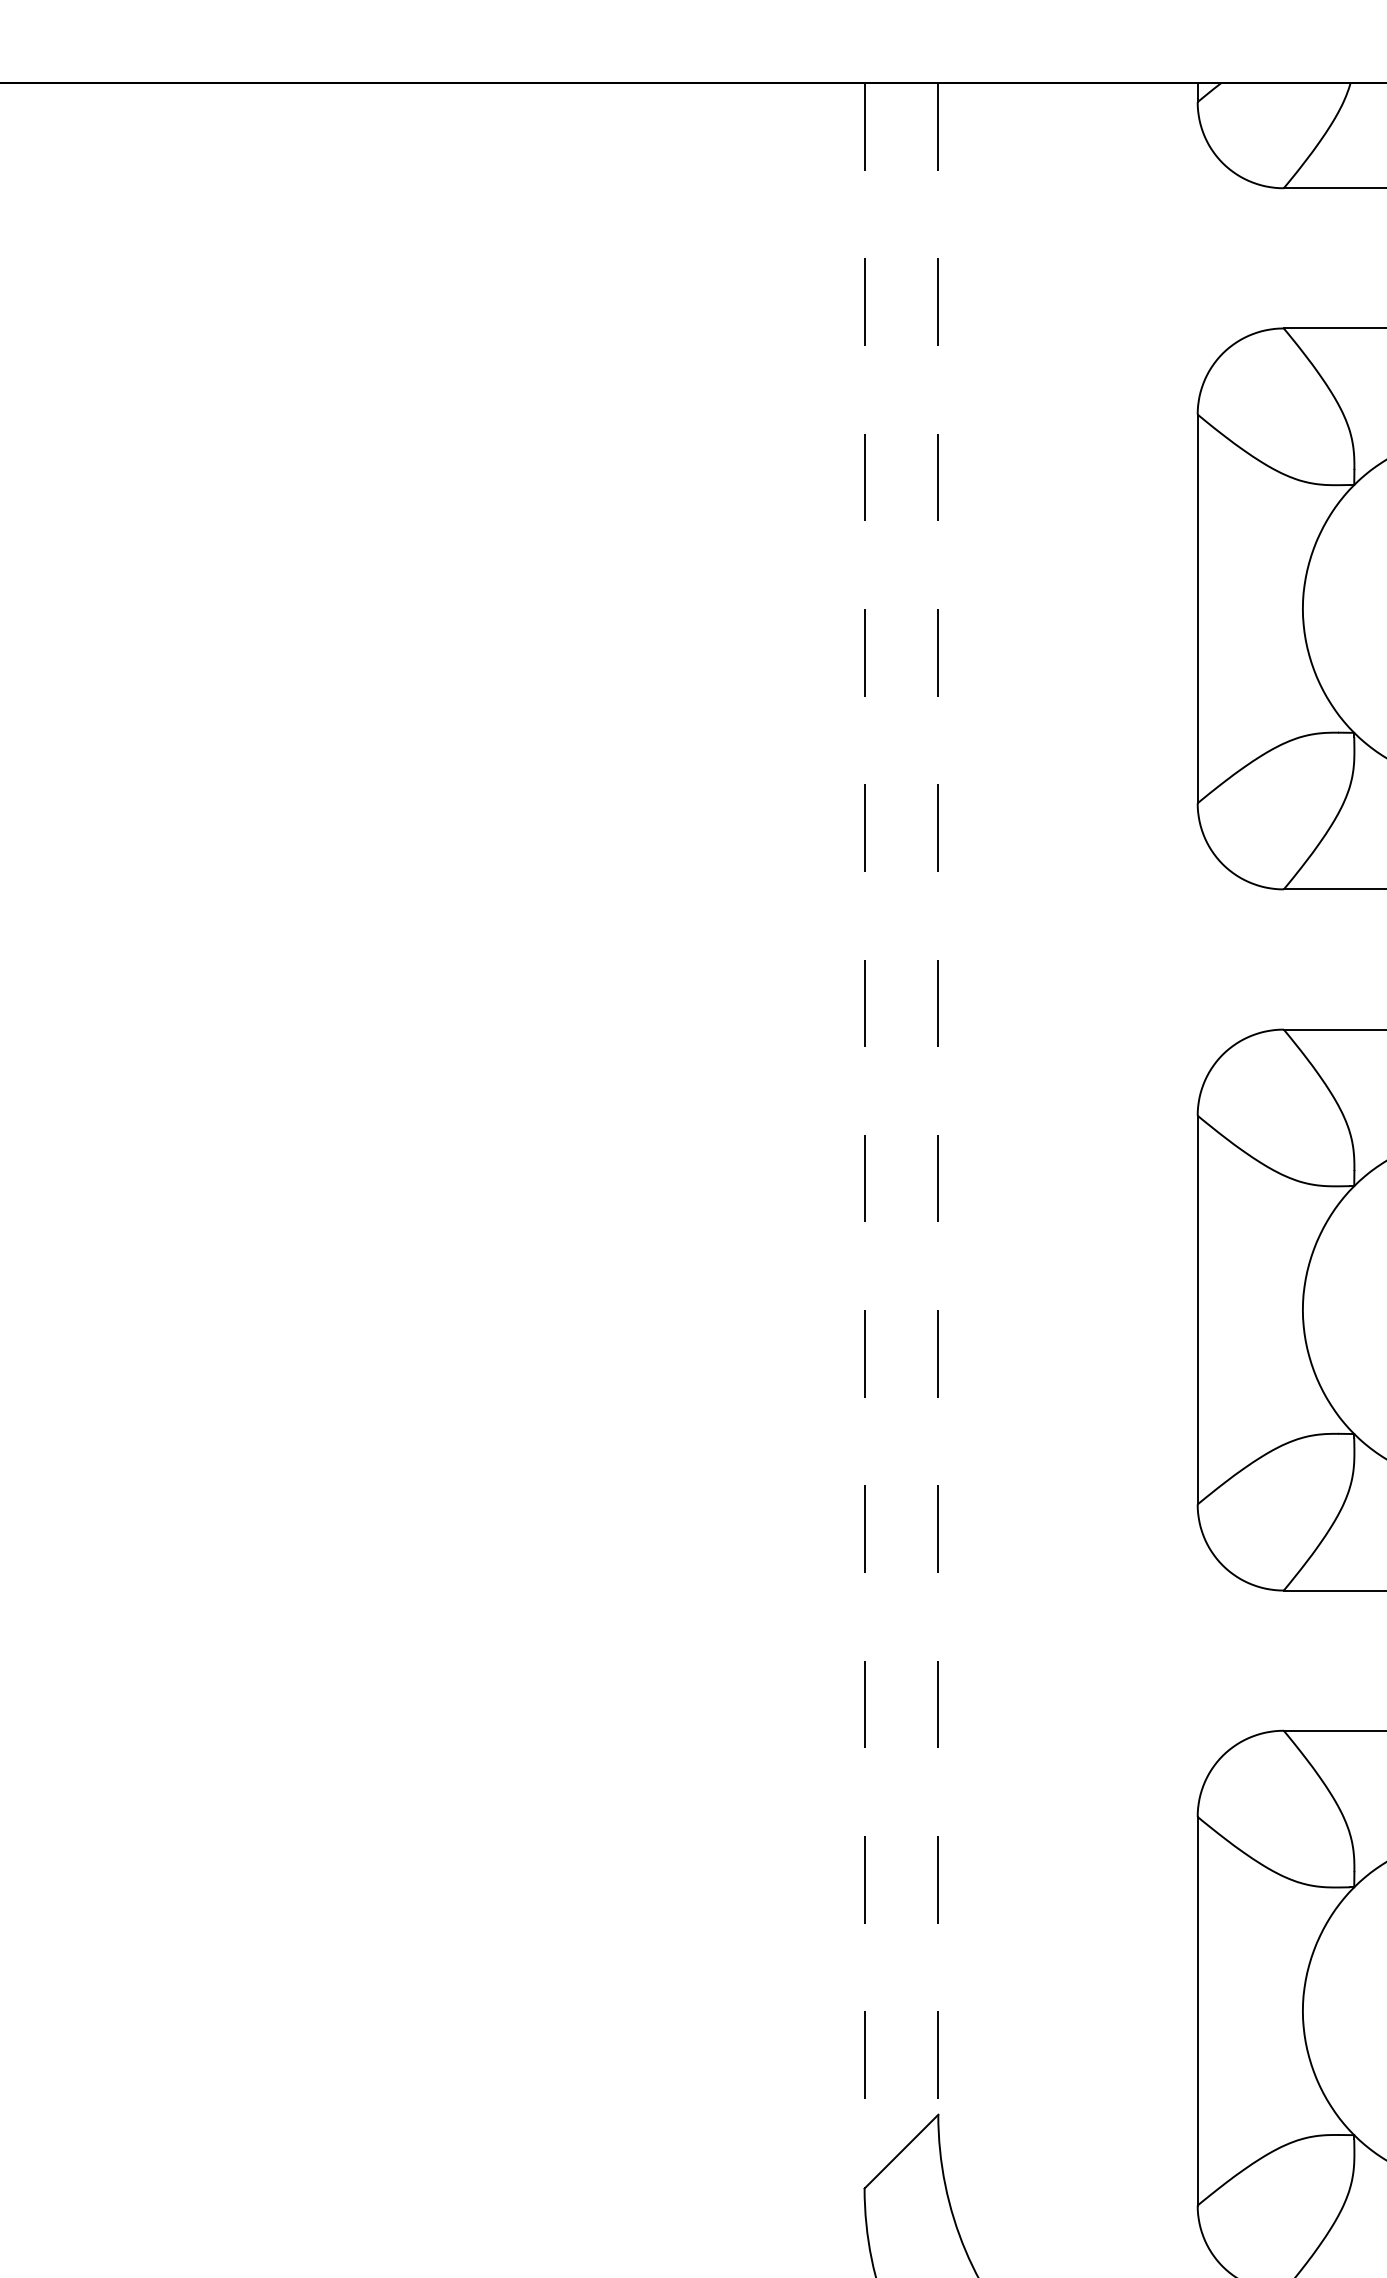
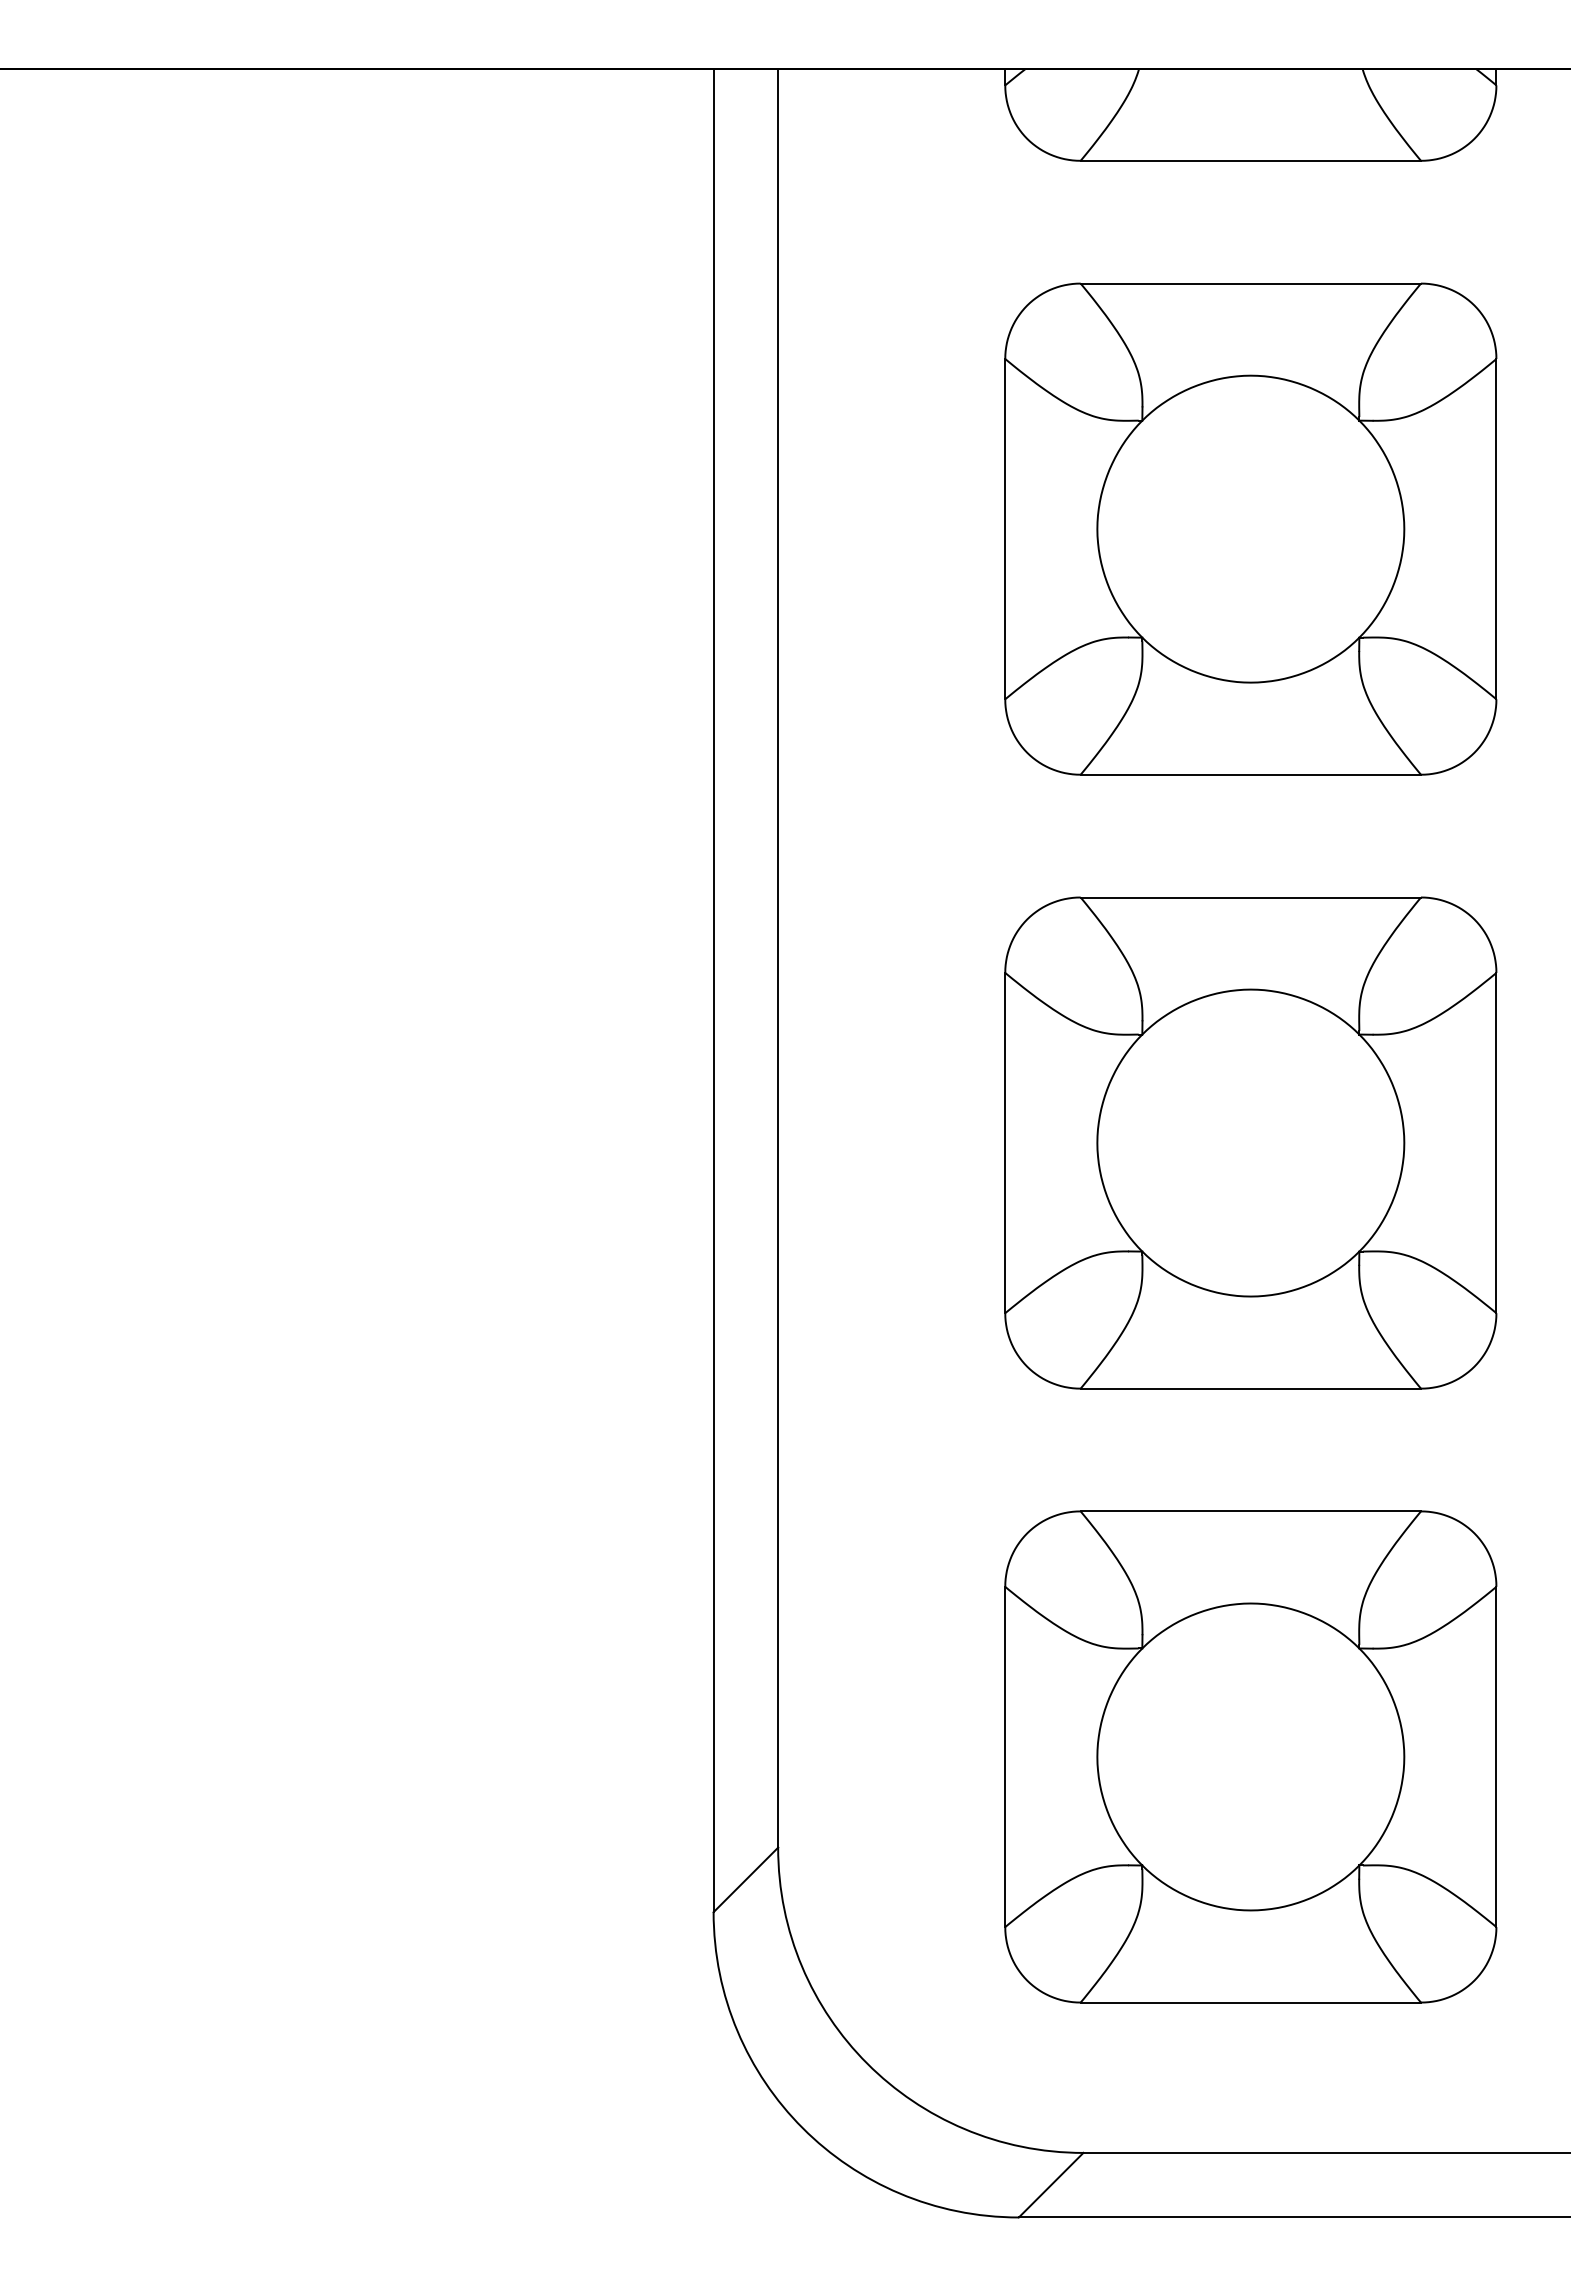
line: (938, 1099) -> (778, 958), dashed -> solid
line: (864, 1135) -> (713, 990), dashed -> solid

